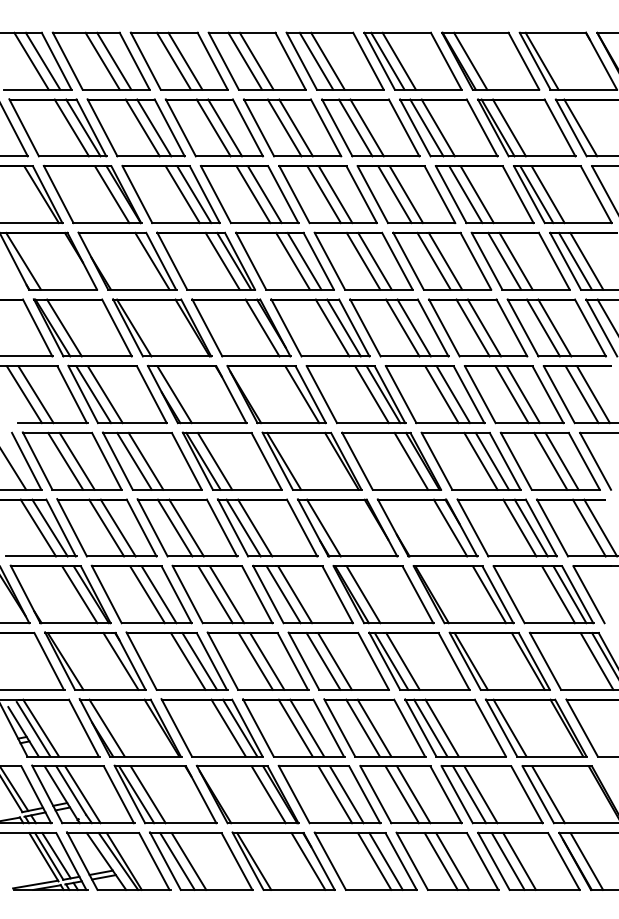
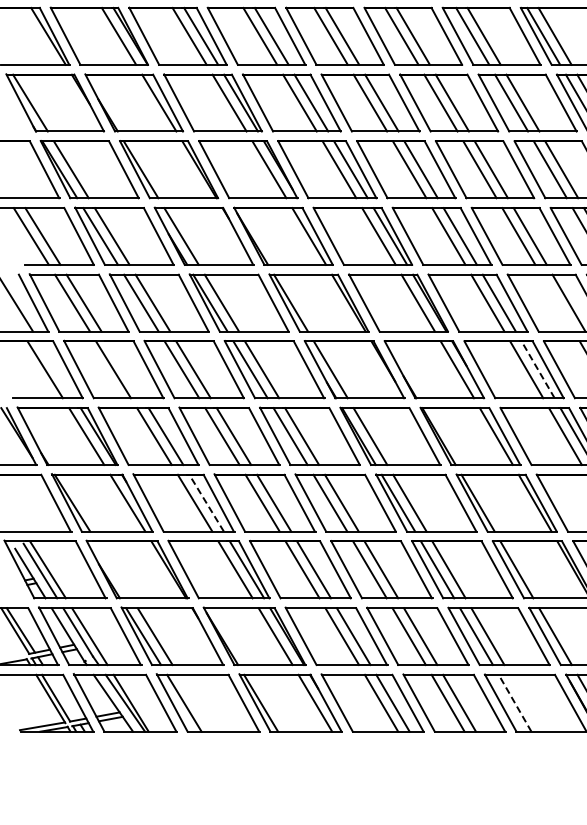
line: (550, 460) -> (557, 302), removed
line: (49, 527) -> (56, 369), removed
line: (117, 527) -> (124, 369), removed
line: (531, 528) -> (538, 370), solid -> dashed
line: (199, 661) -> (206, 503), solid -> dashed
line: (106, 727) -> (113, 569), removed
line: (56, 855) -> (63, 697), removed
line: (188, 861) -> (195, 703), removed
line: (508, 861) -> (515, 703), solid -> dashed
line: (519, 861) -> (526, 703), removed

